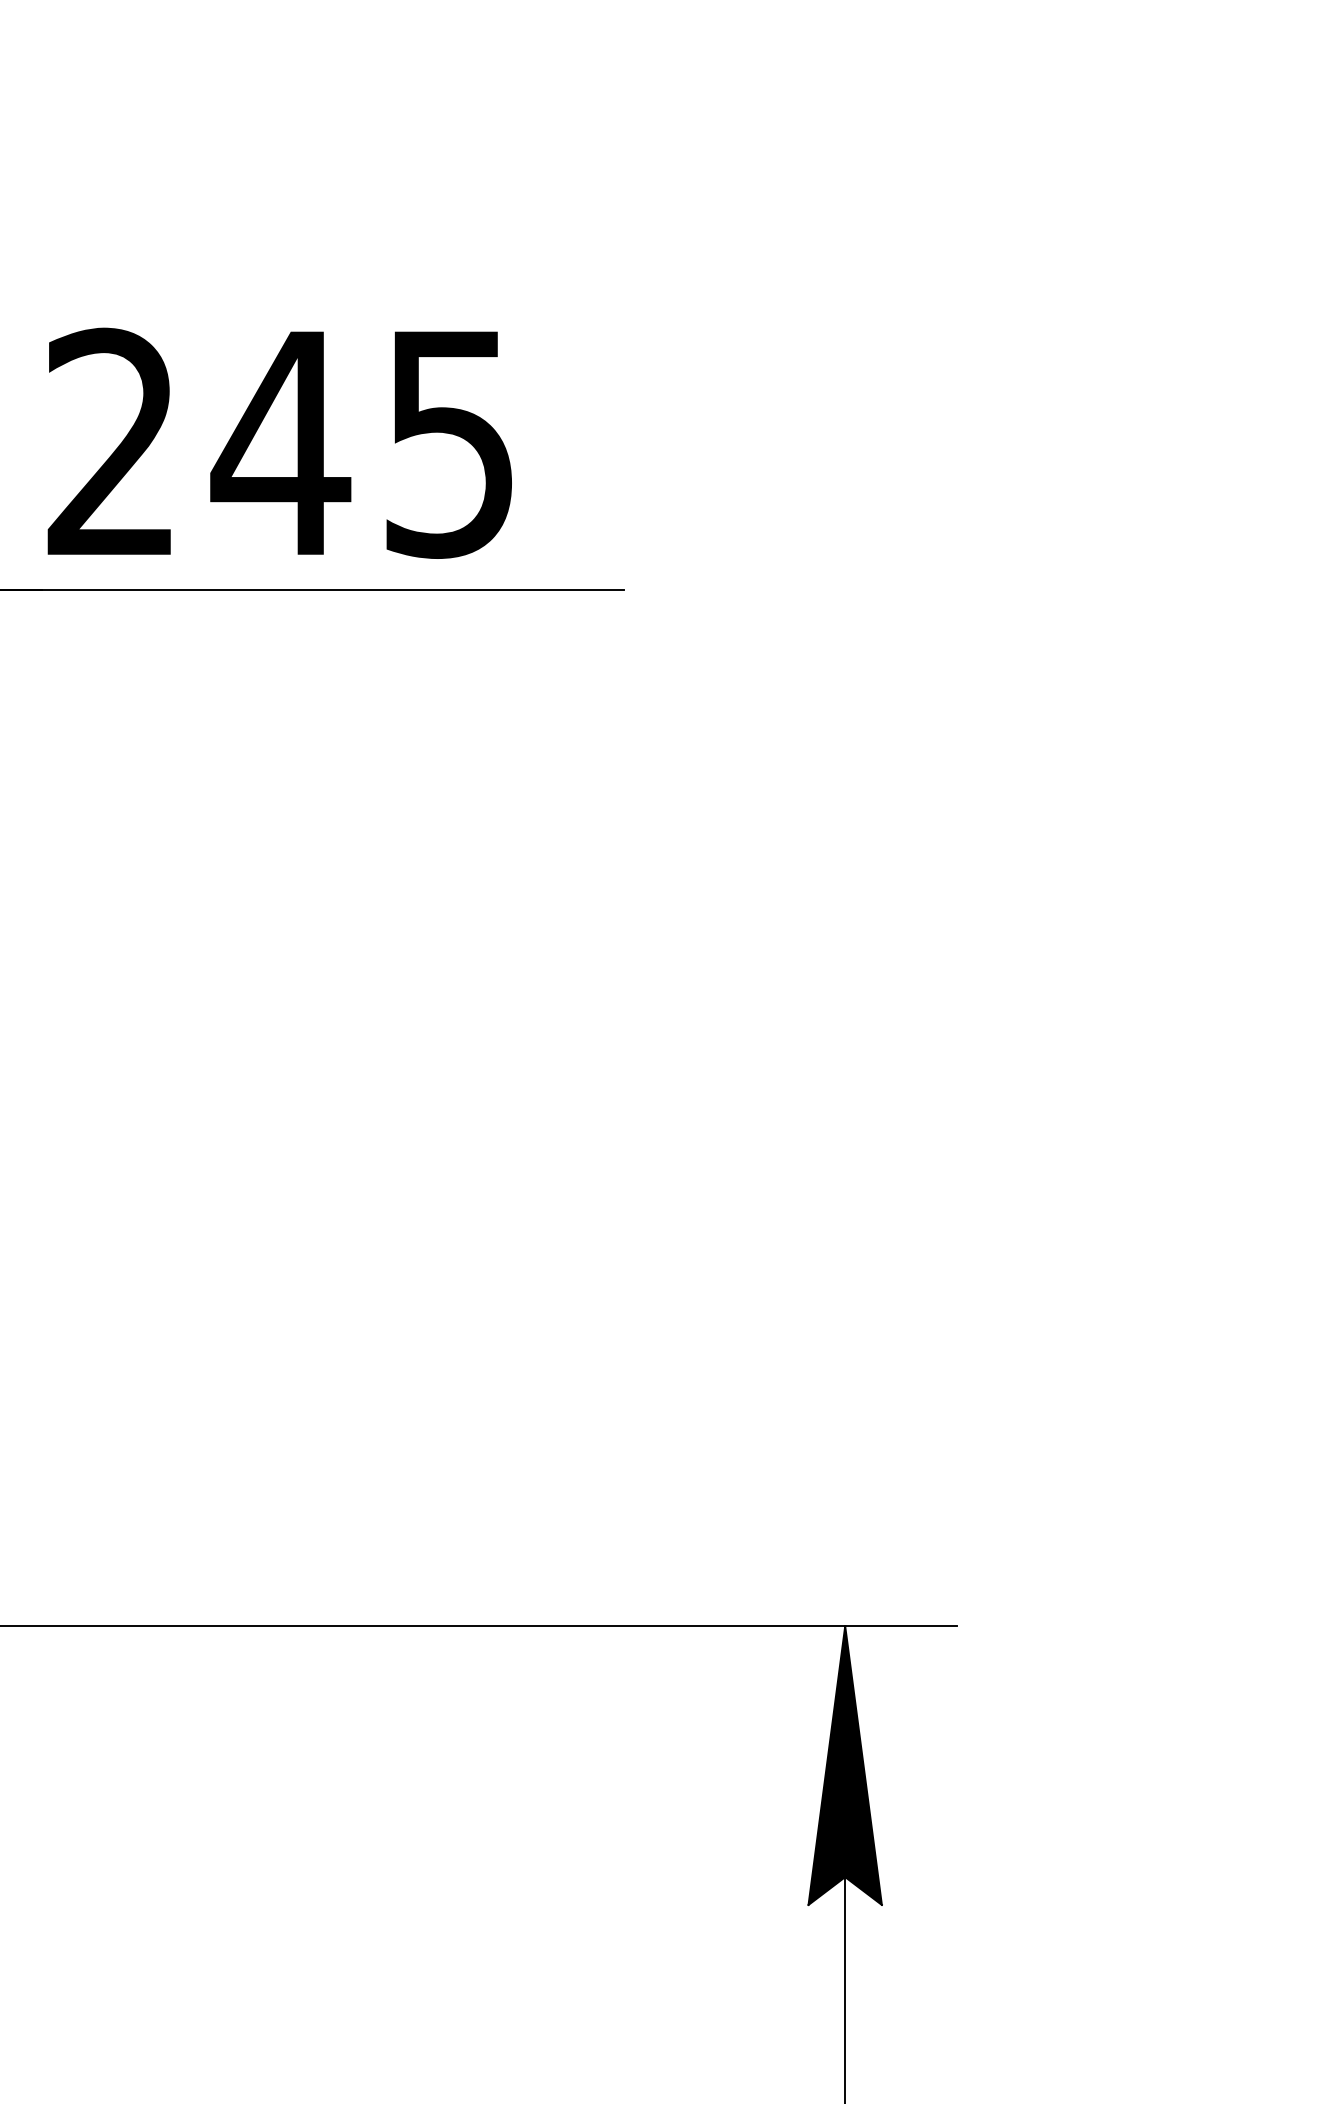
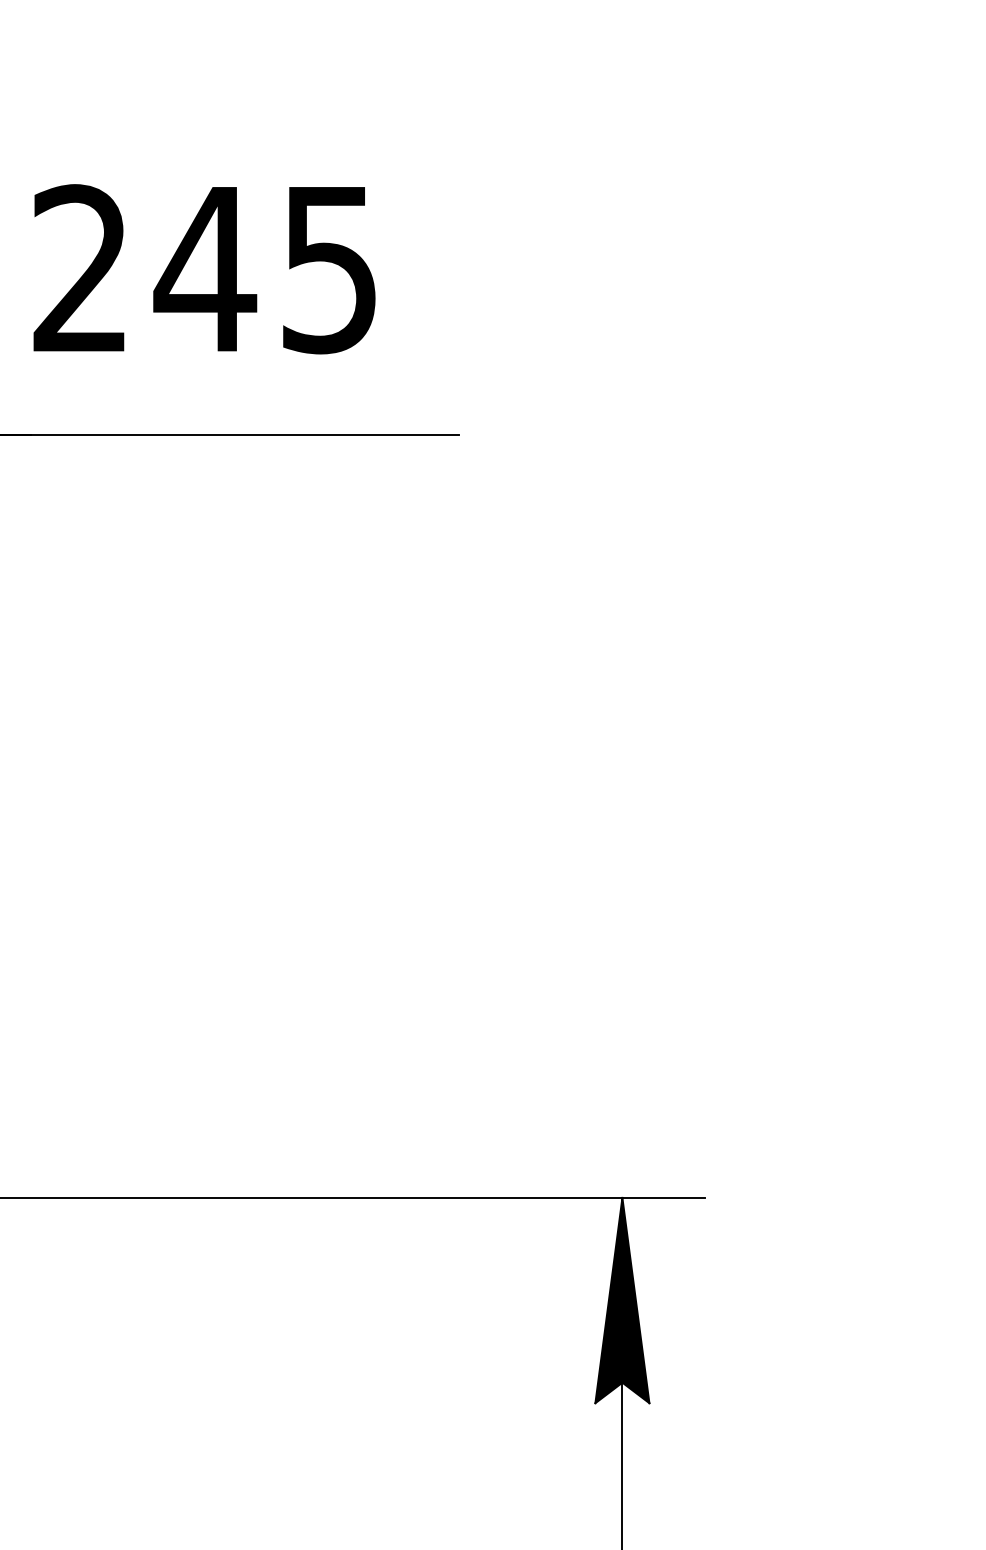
text: (279, 442) -> (204, 268), moved

